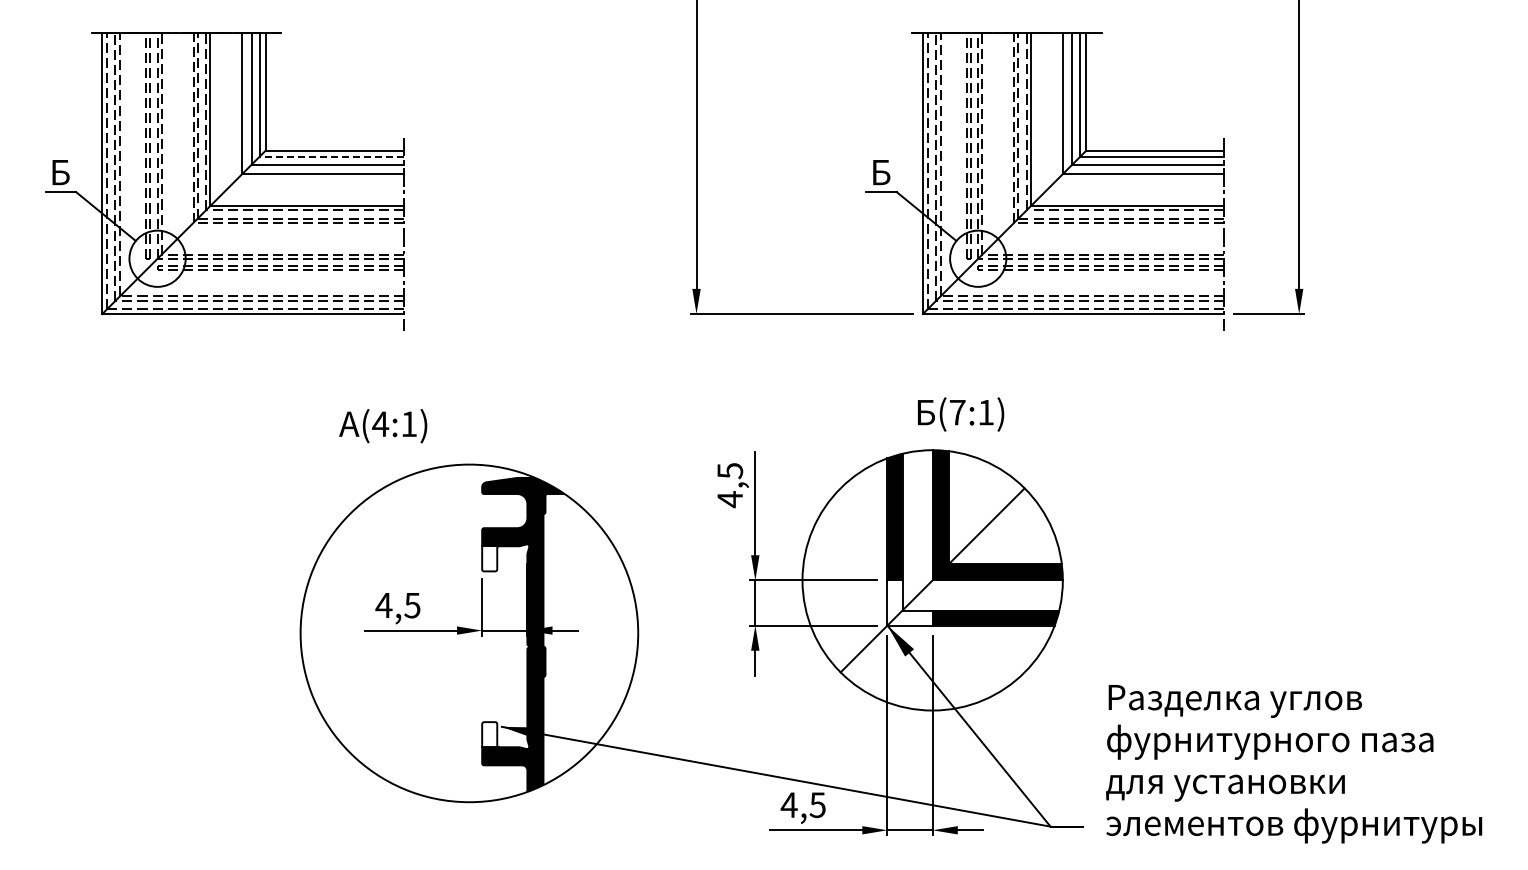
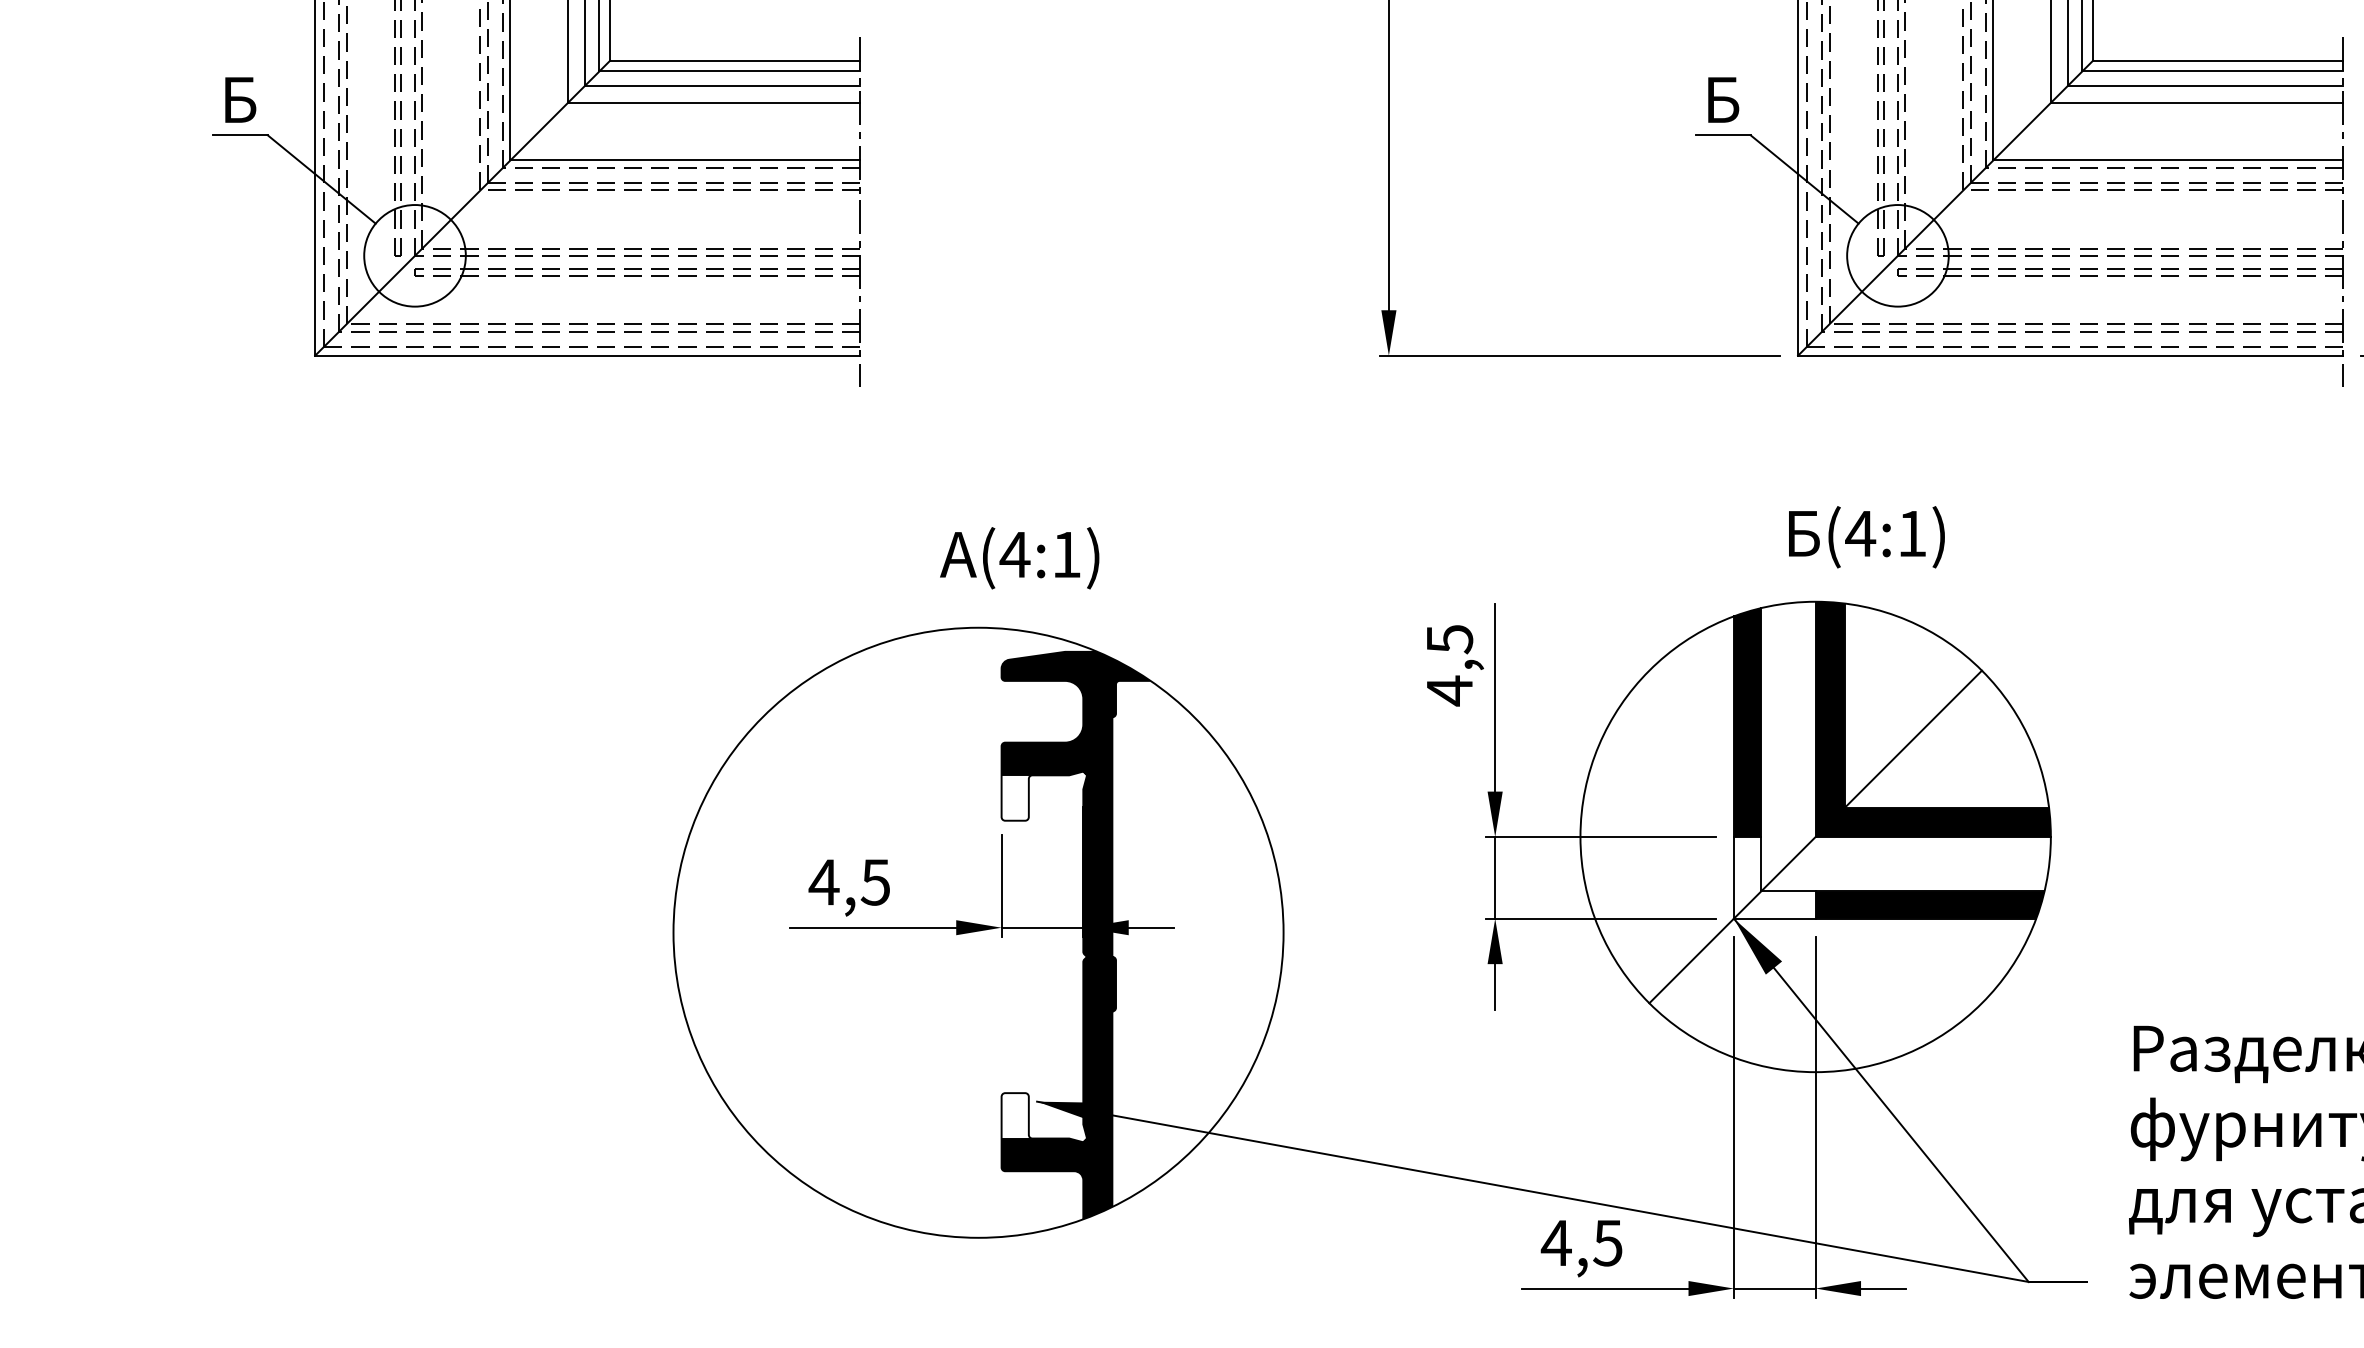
line: (331, 156) -> (729, 71), dashed -> solid
text: (957, 412) -> (1860, 533), (7:1) -> (4:1)
text: (383, 426) -> (1020, 558), moved

